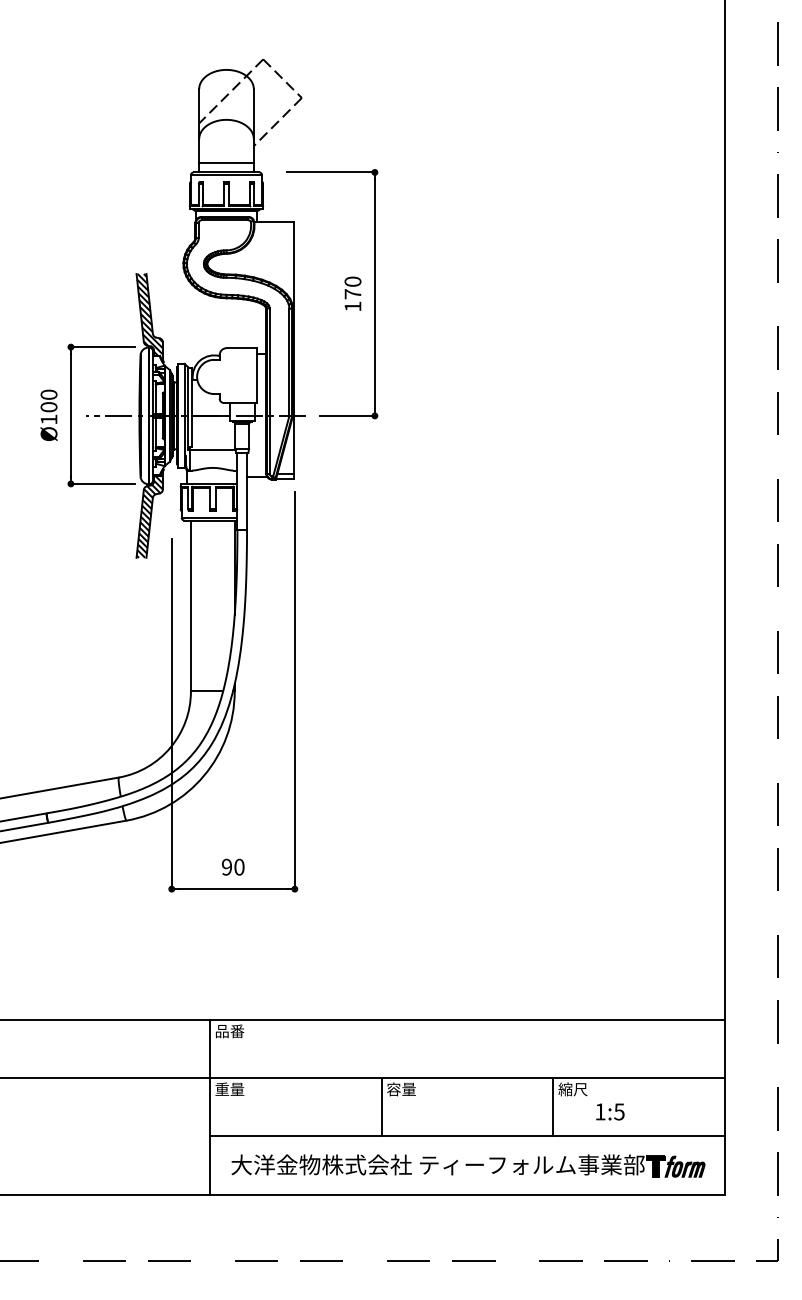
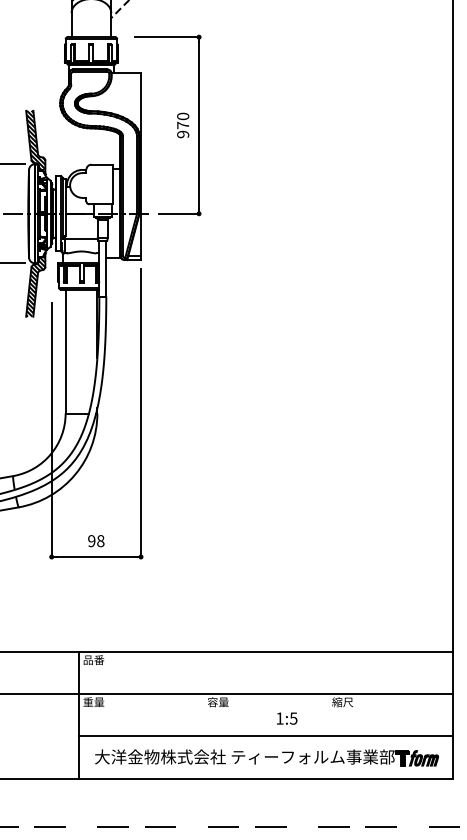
line: (226, 163) -> (91, 30), removed
text: (352, 306) -> (182, 134), 170 -> 970
text: (239, 867) -> (100, 541), 90 -> 98
line: (381, 1107) -> (203, 715), removed
line: (553, 1107) -> (328, 715), removed
text: (610, 1111) -> (287, 718), moved

